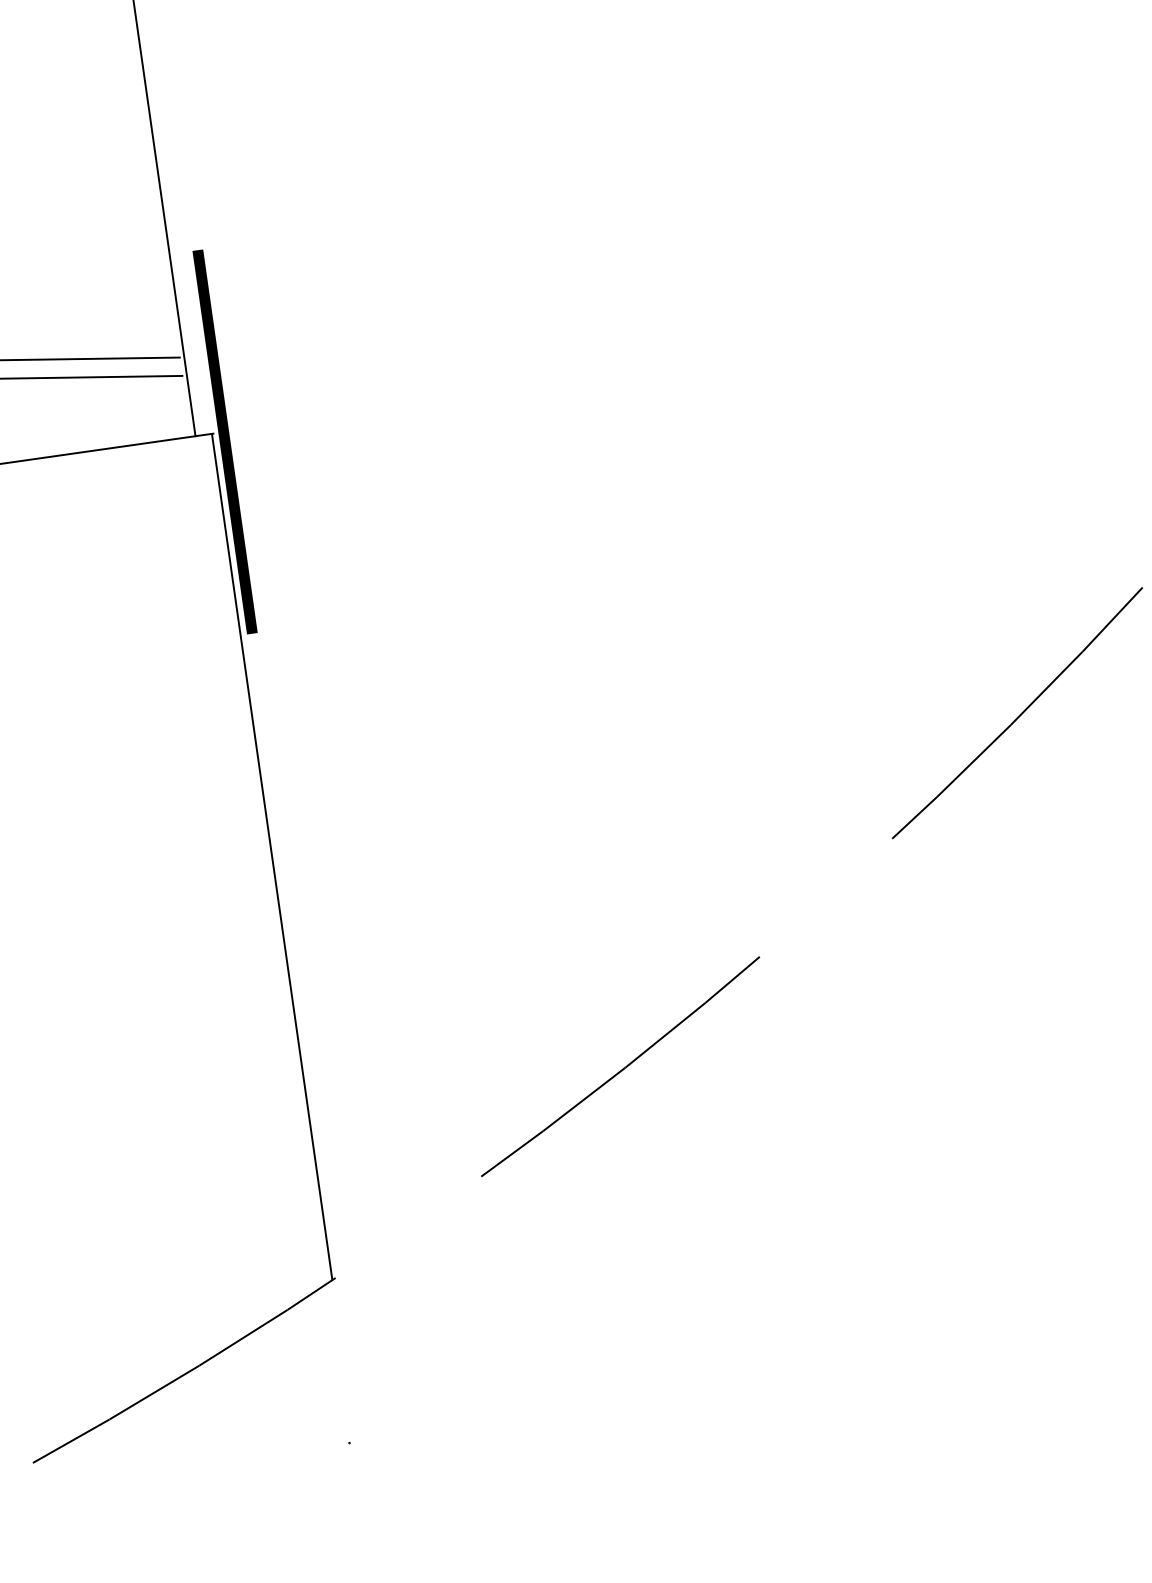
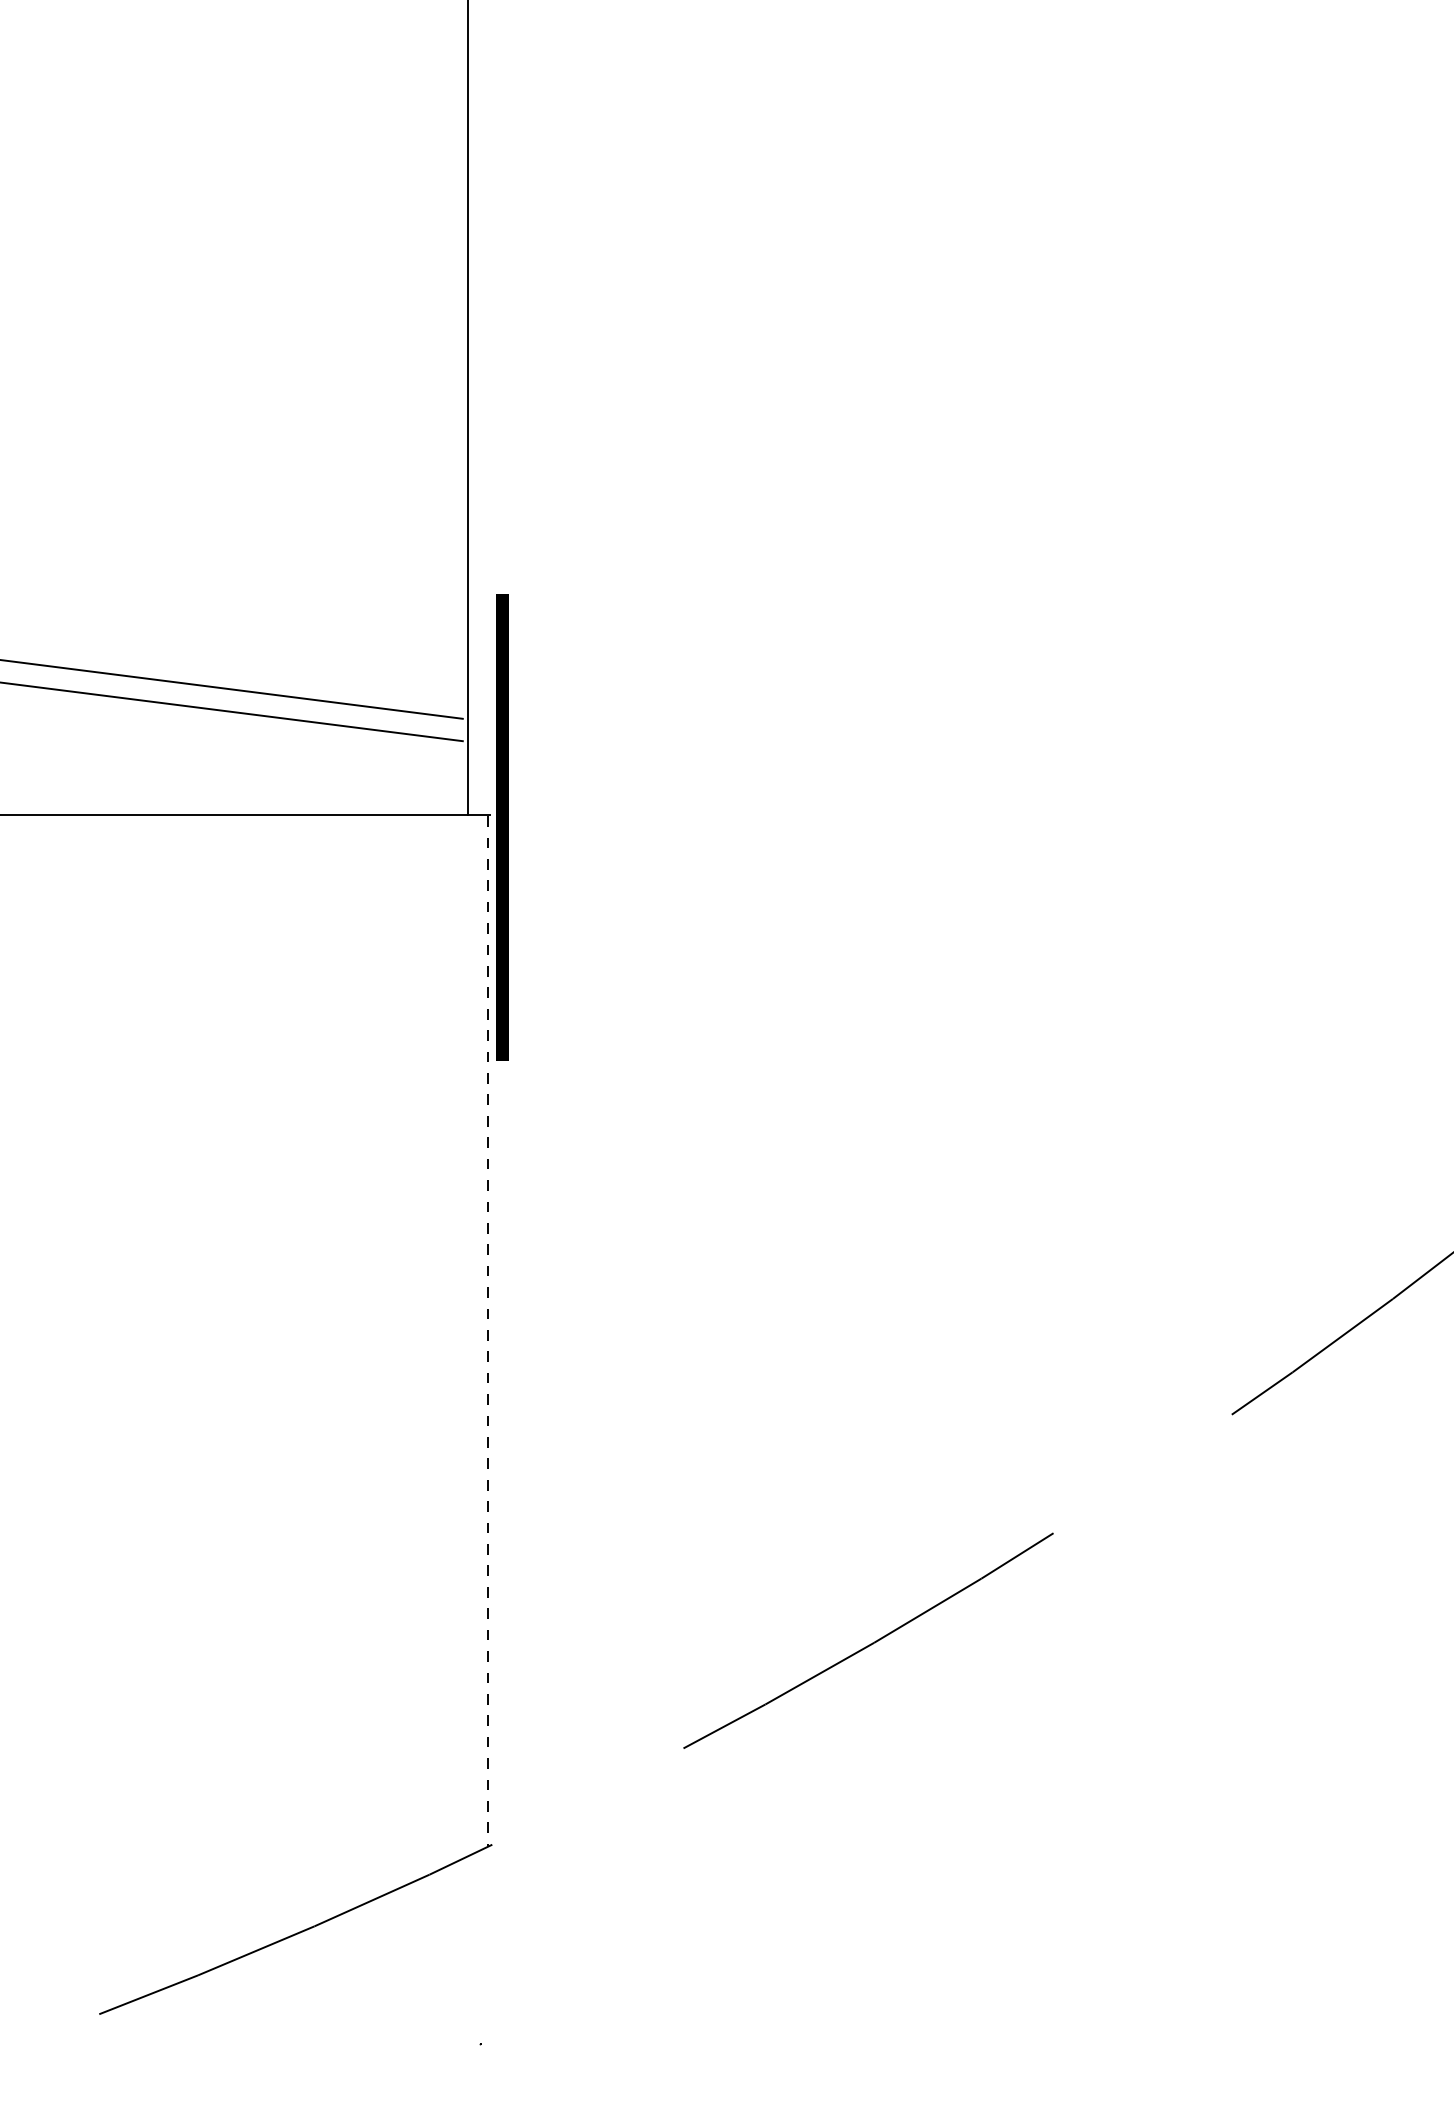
line: (272, 856) -> (488, 1330), solid -> dashed

